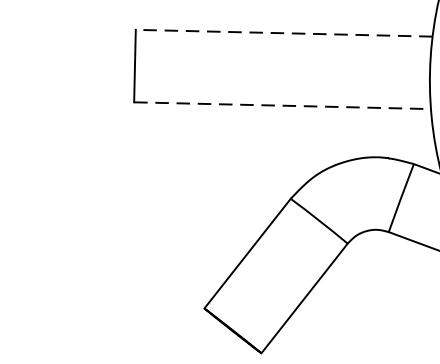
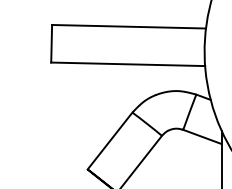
line: (285, 32) -> (129, 26), dashed -> solid
line: (283, 106) -> (128, 64), dashed -> solid

